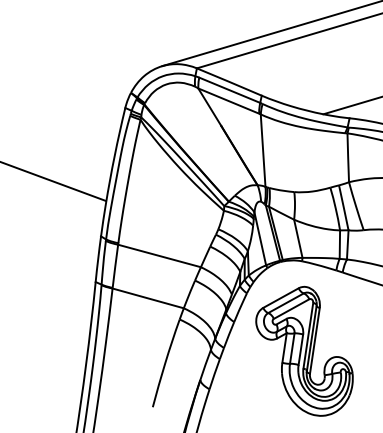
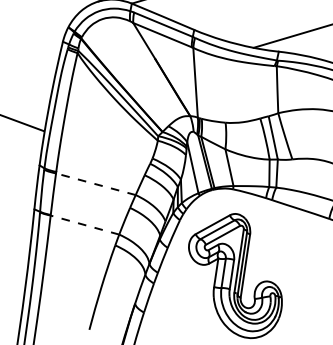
line: (159, 255) -> (95, 183), solid -> dashed
line: (148, 298) -> (85, 225), solid -> dashed

